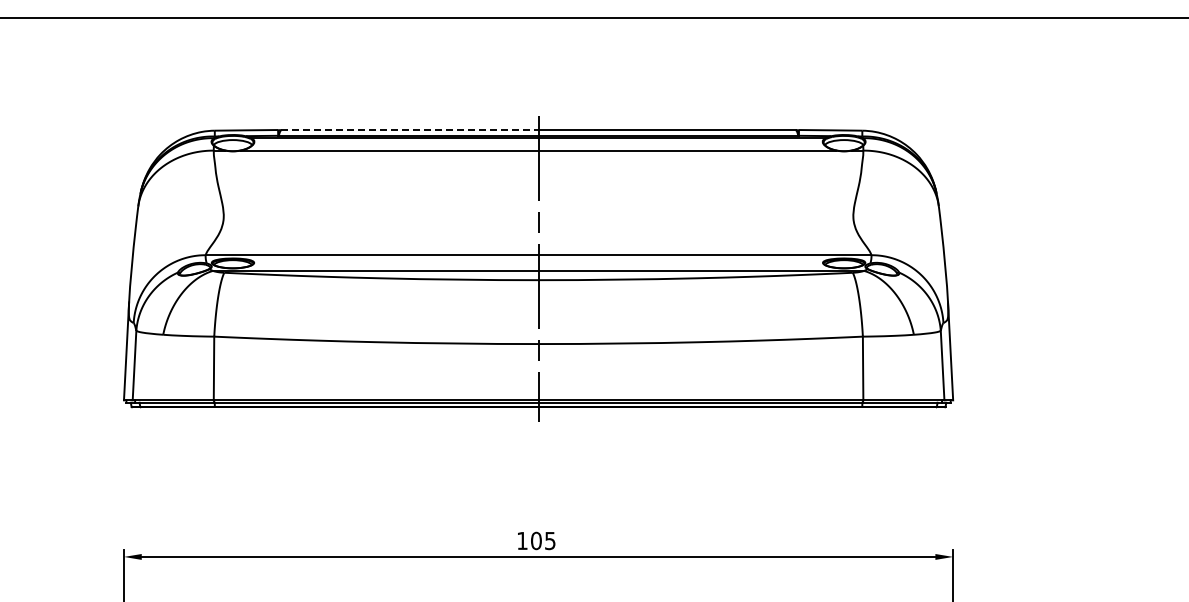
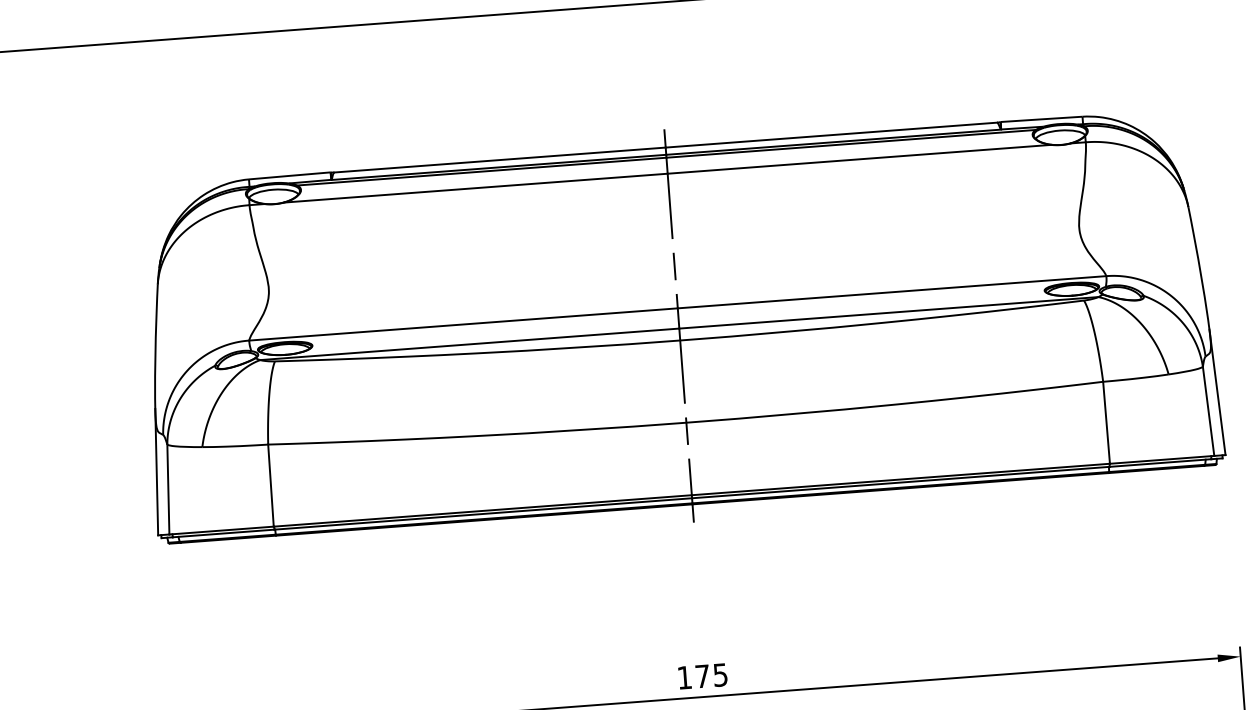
line: (409, 130) -> (499, 160), dashed -> solid
text: (536, 540) -> (702, 675), 105 -> 175

